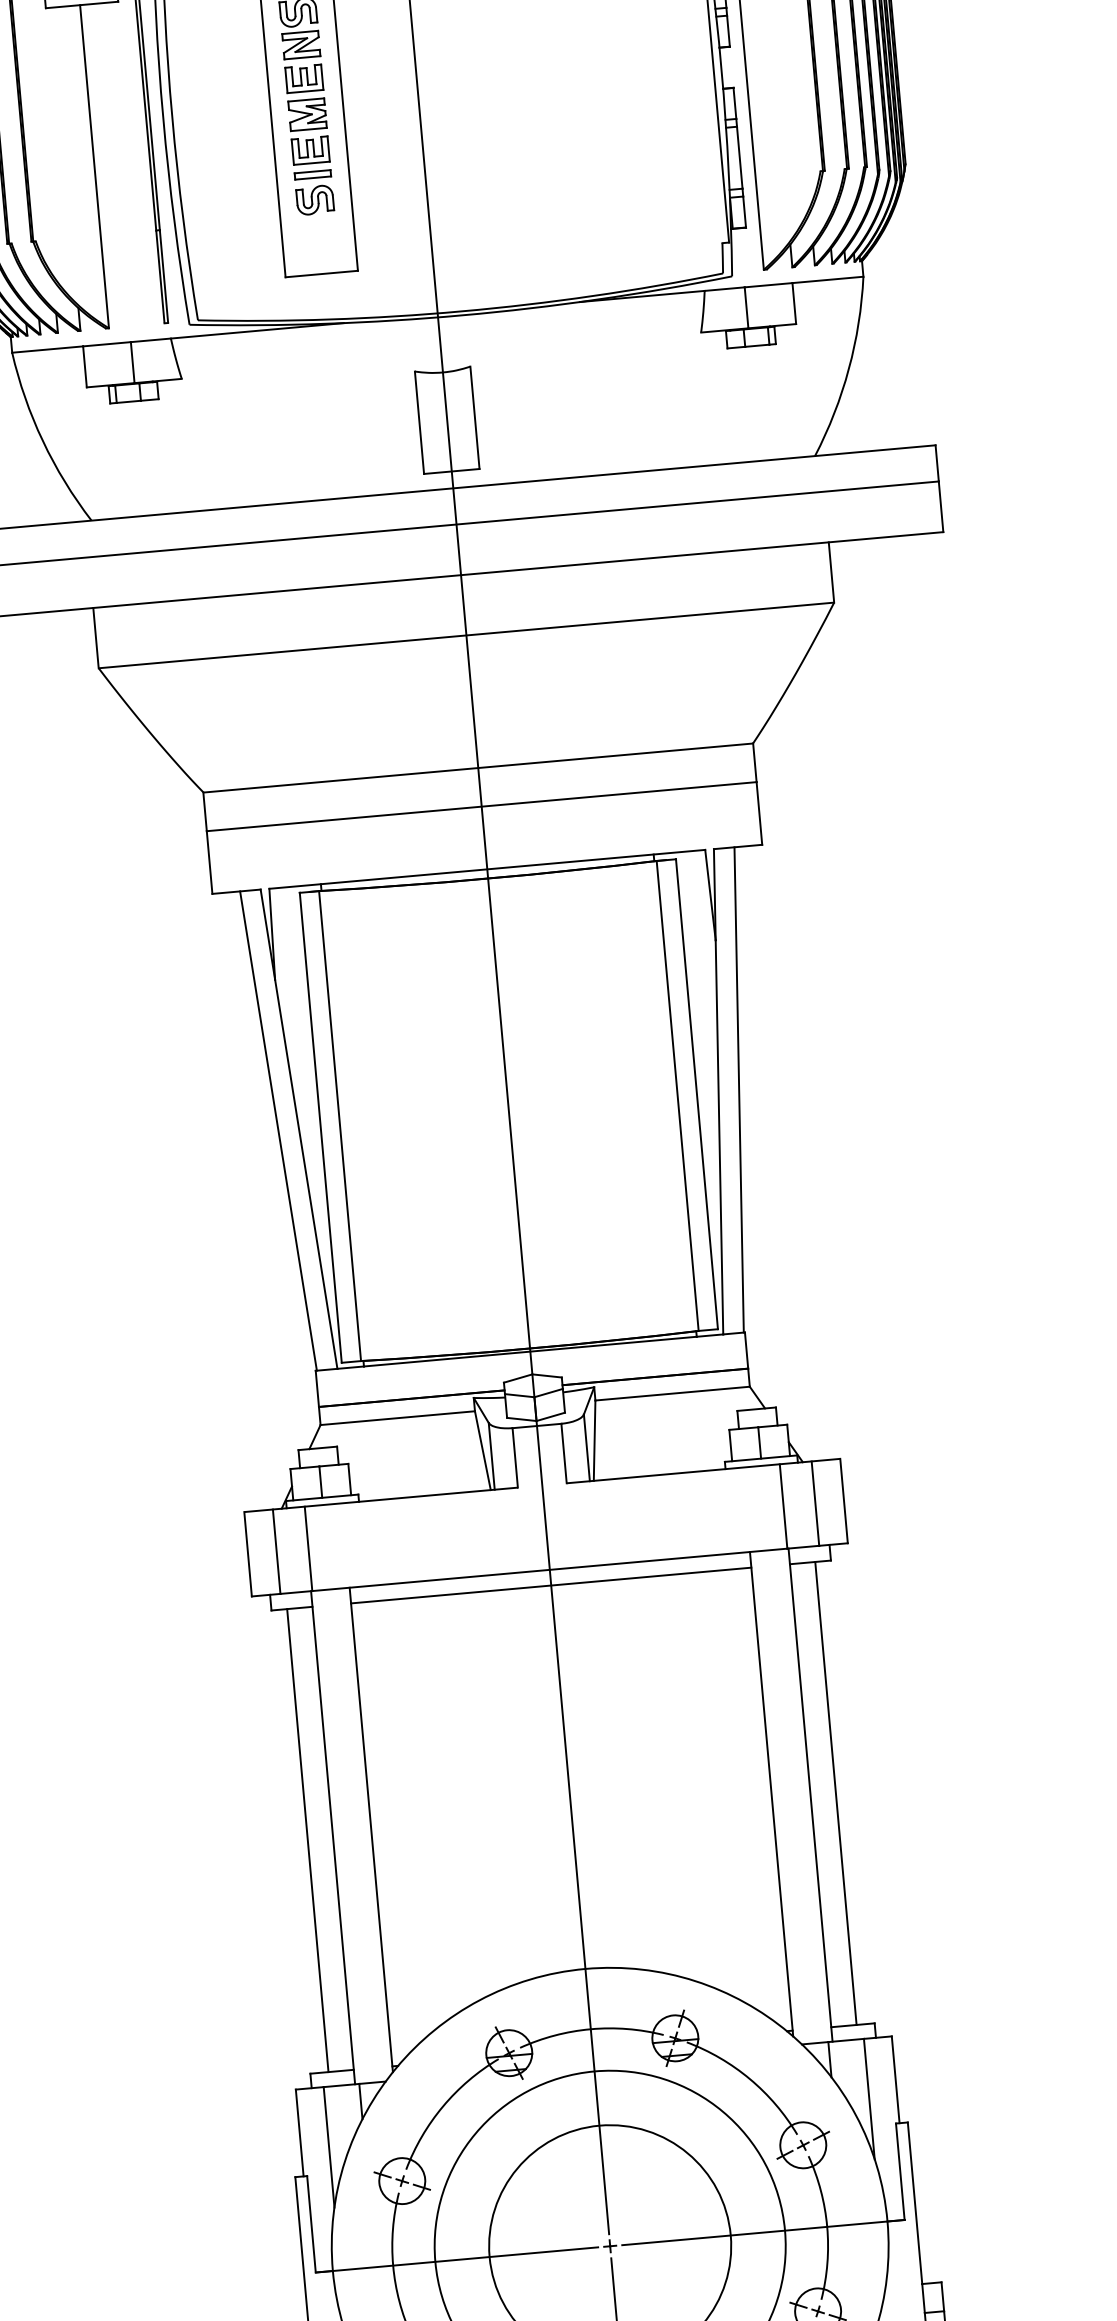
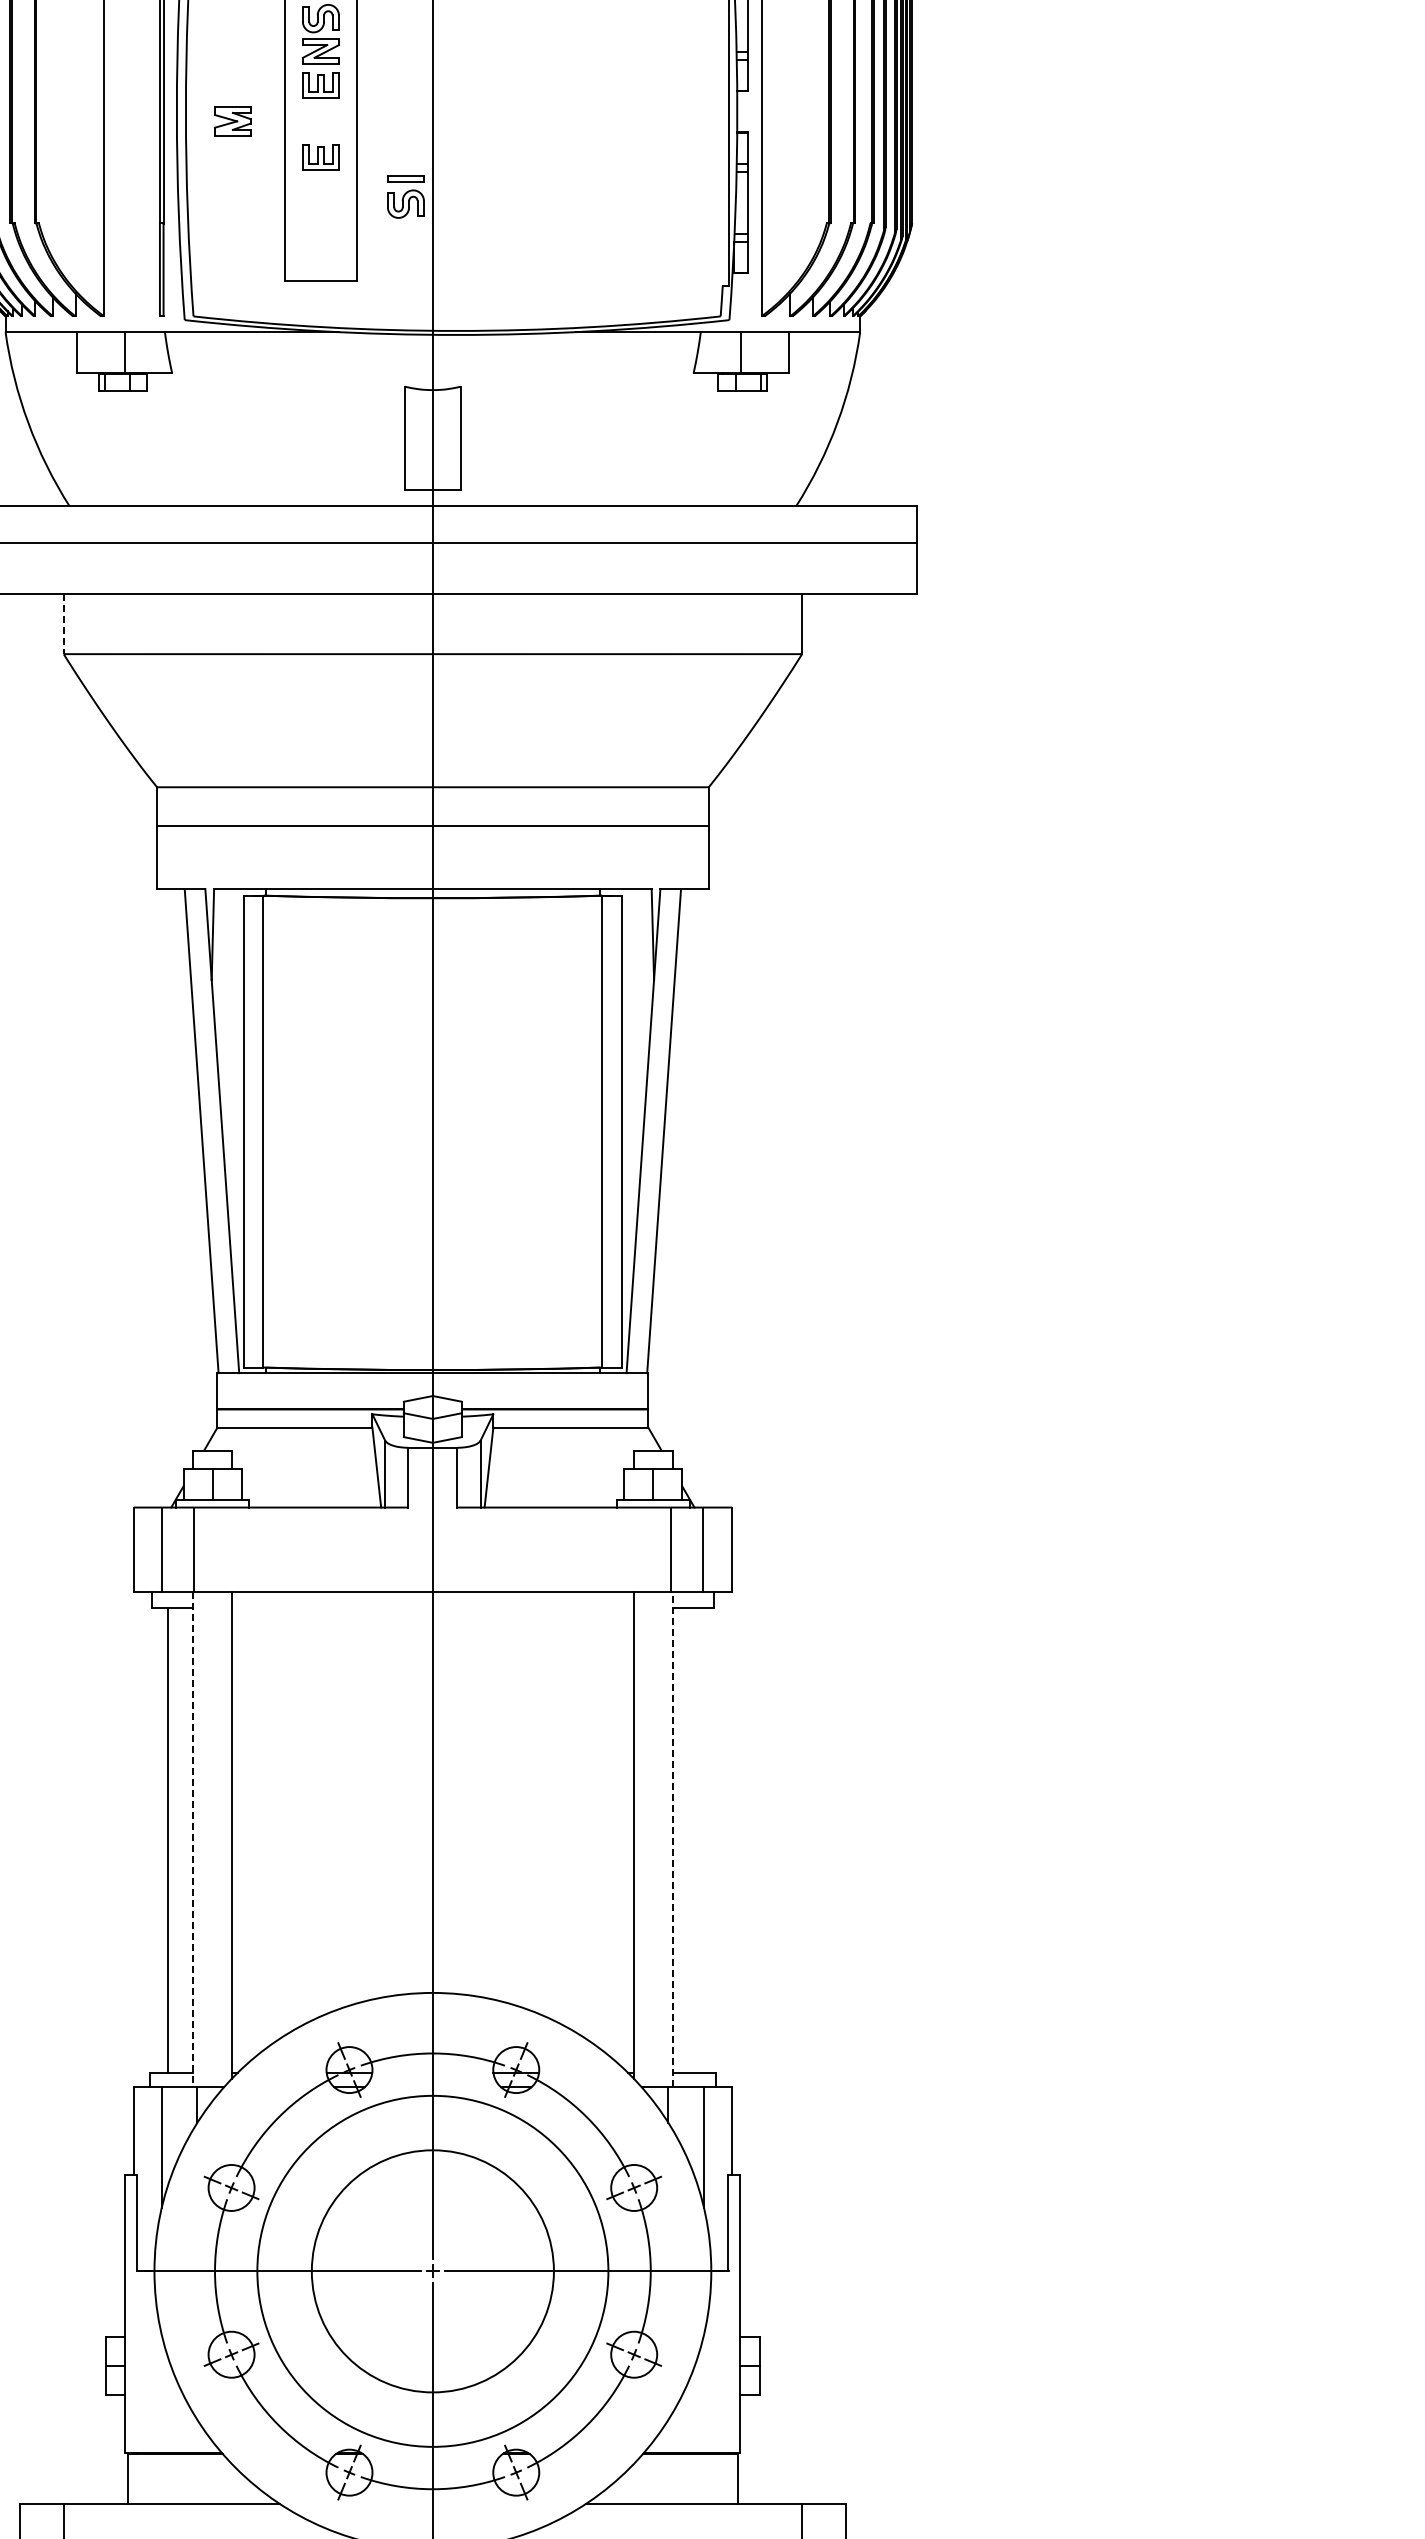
part: (307, 114) -> (232, 121), moved
part: (314, 192) -> (405, 196), moved
line: (95, 638) -> (63, 624), solid -> dashed
line: (550, 1586) -> (432, 1608), removed
line: (835, 1793) -> (697, 1840), removed
line: (810, 1794) -> (672, 1839), solid -> dashed
line: (333, 1837) -> (193, 1839), solid -> dashed

